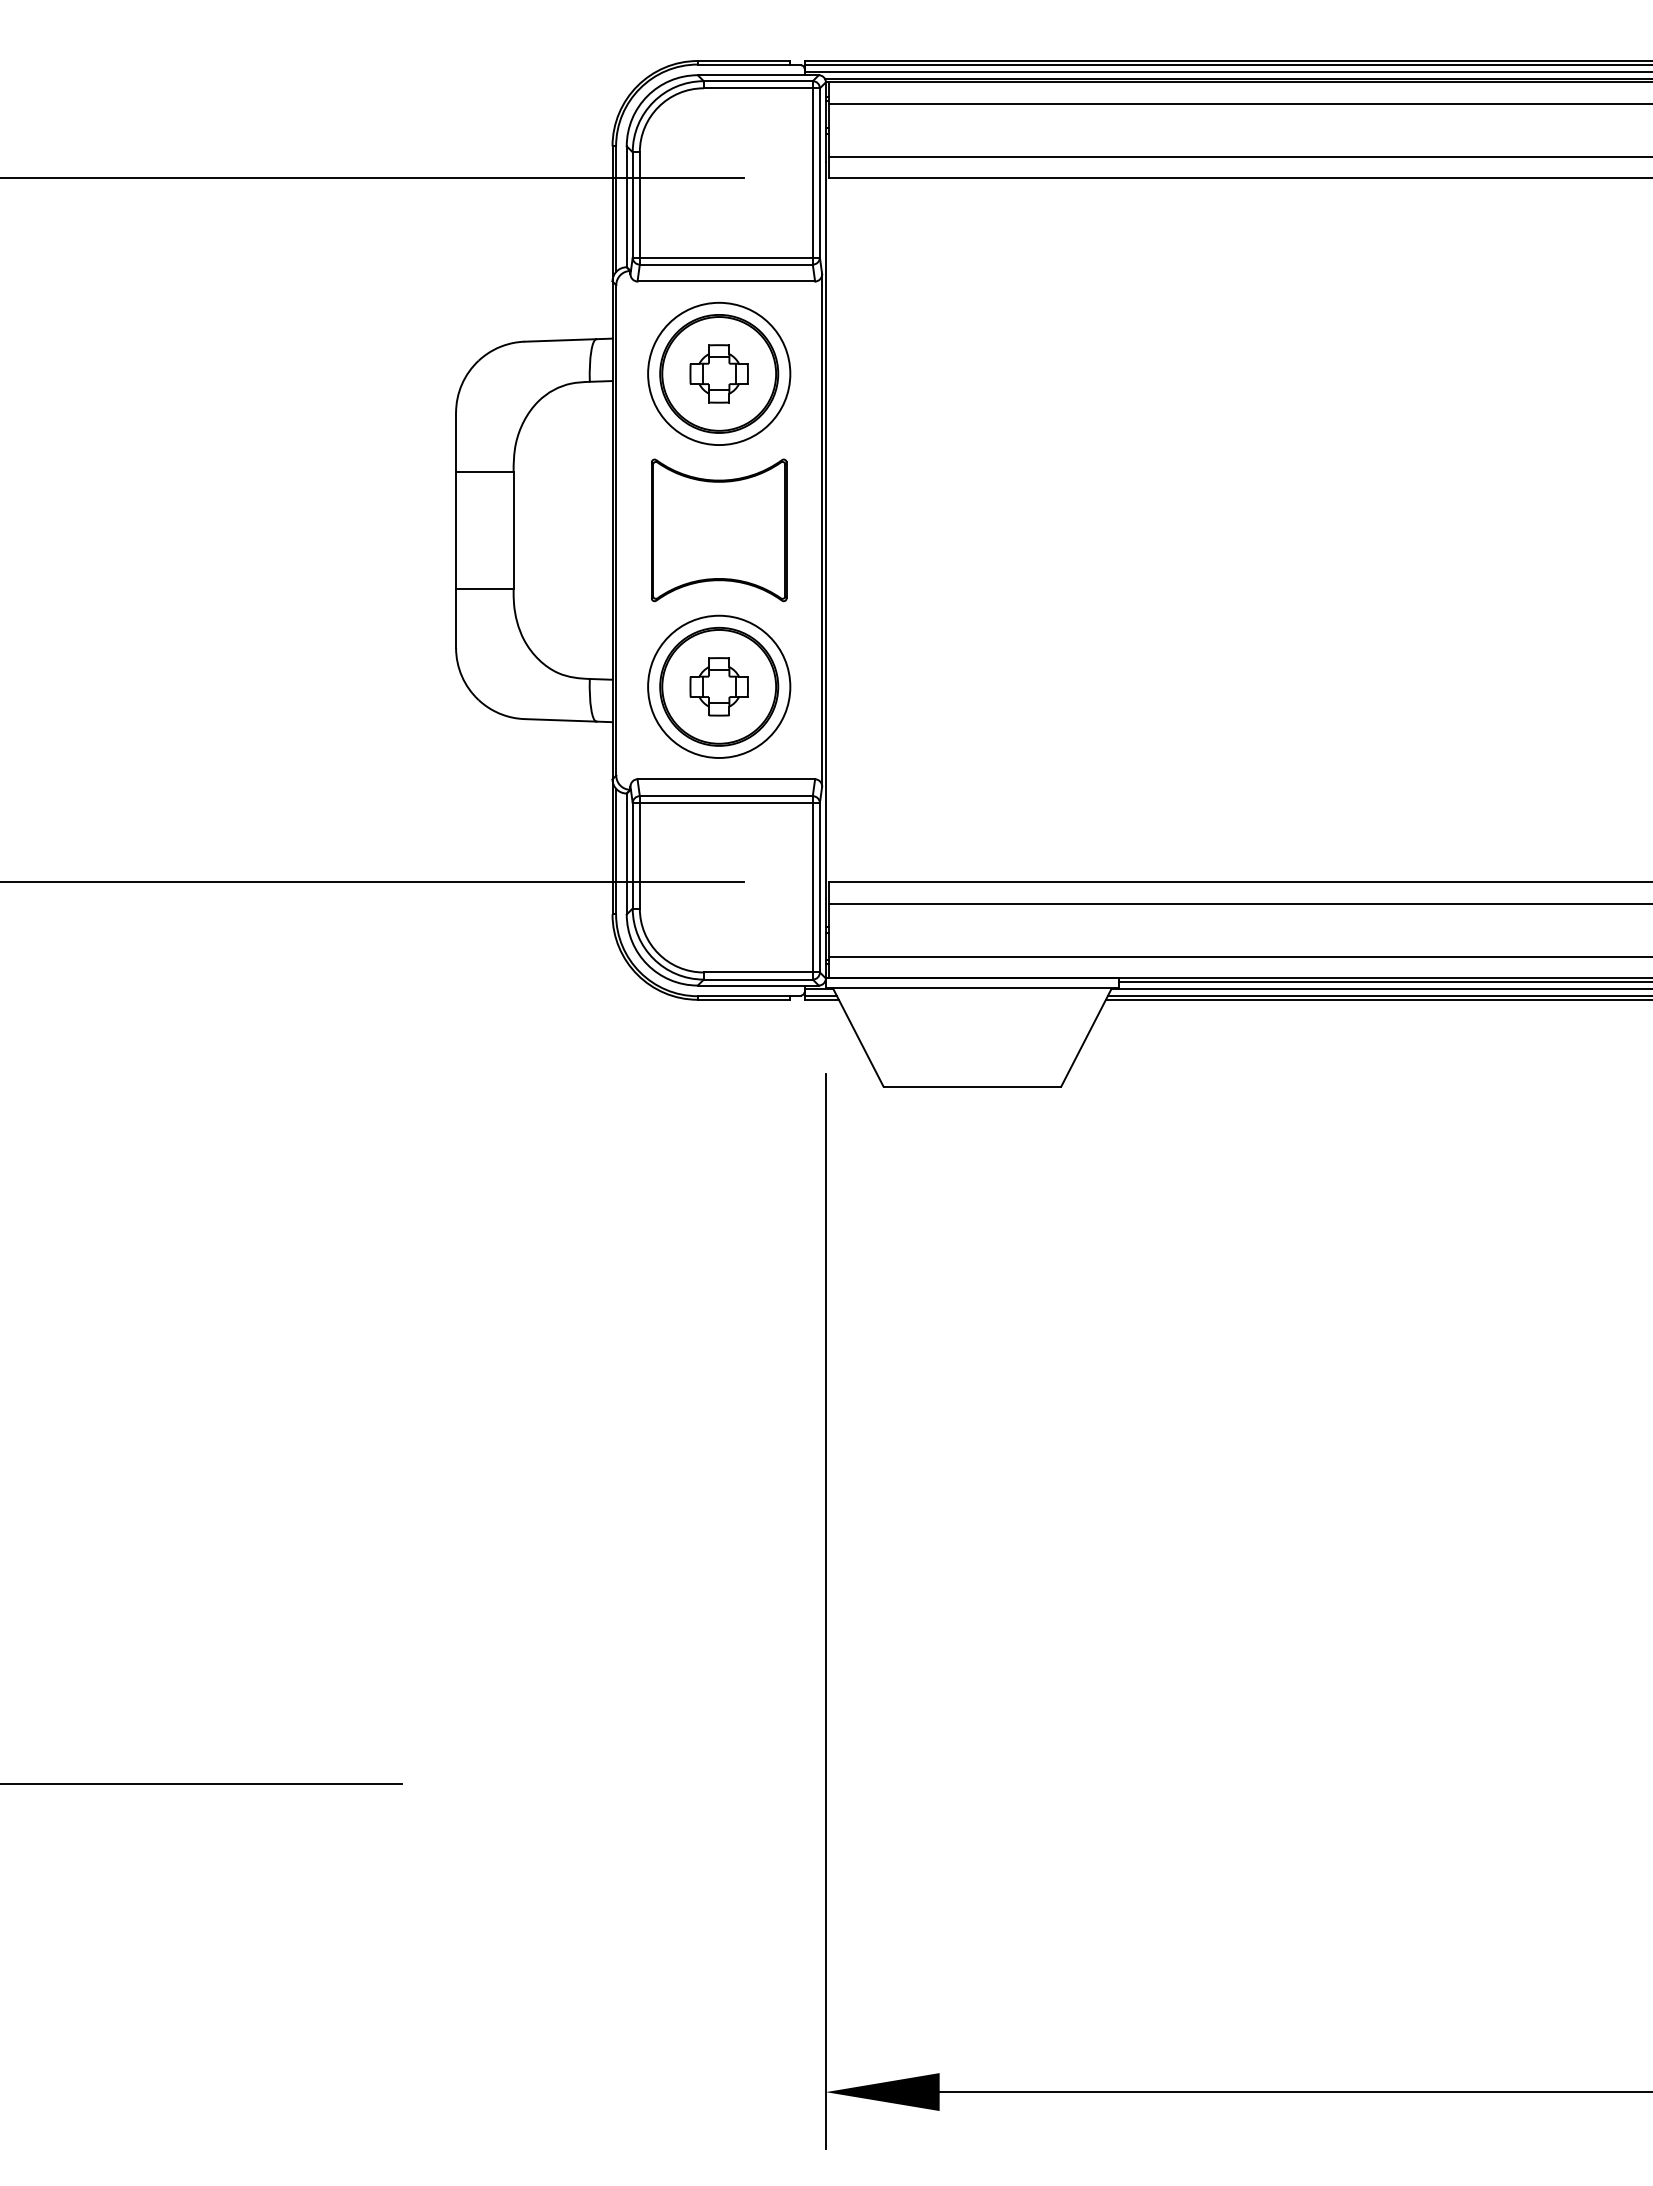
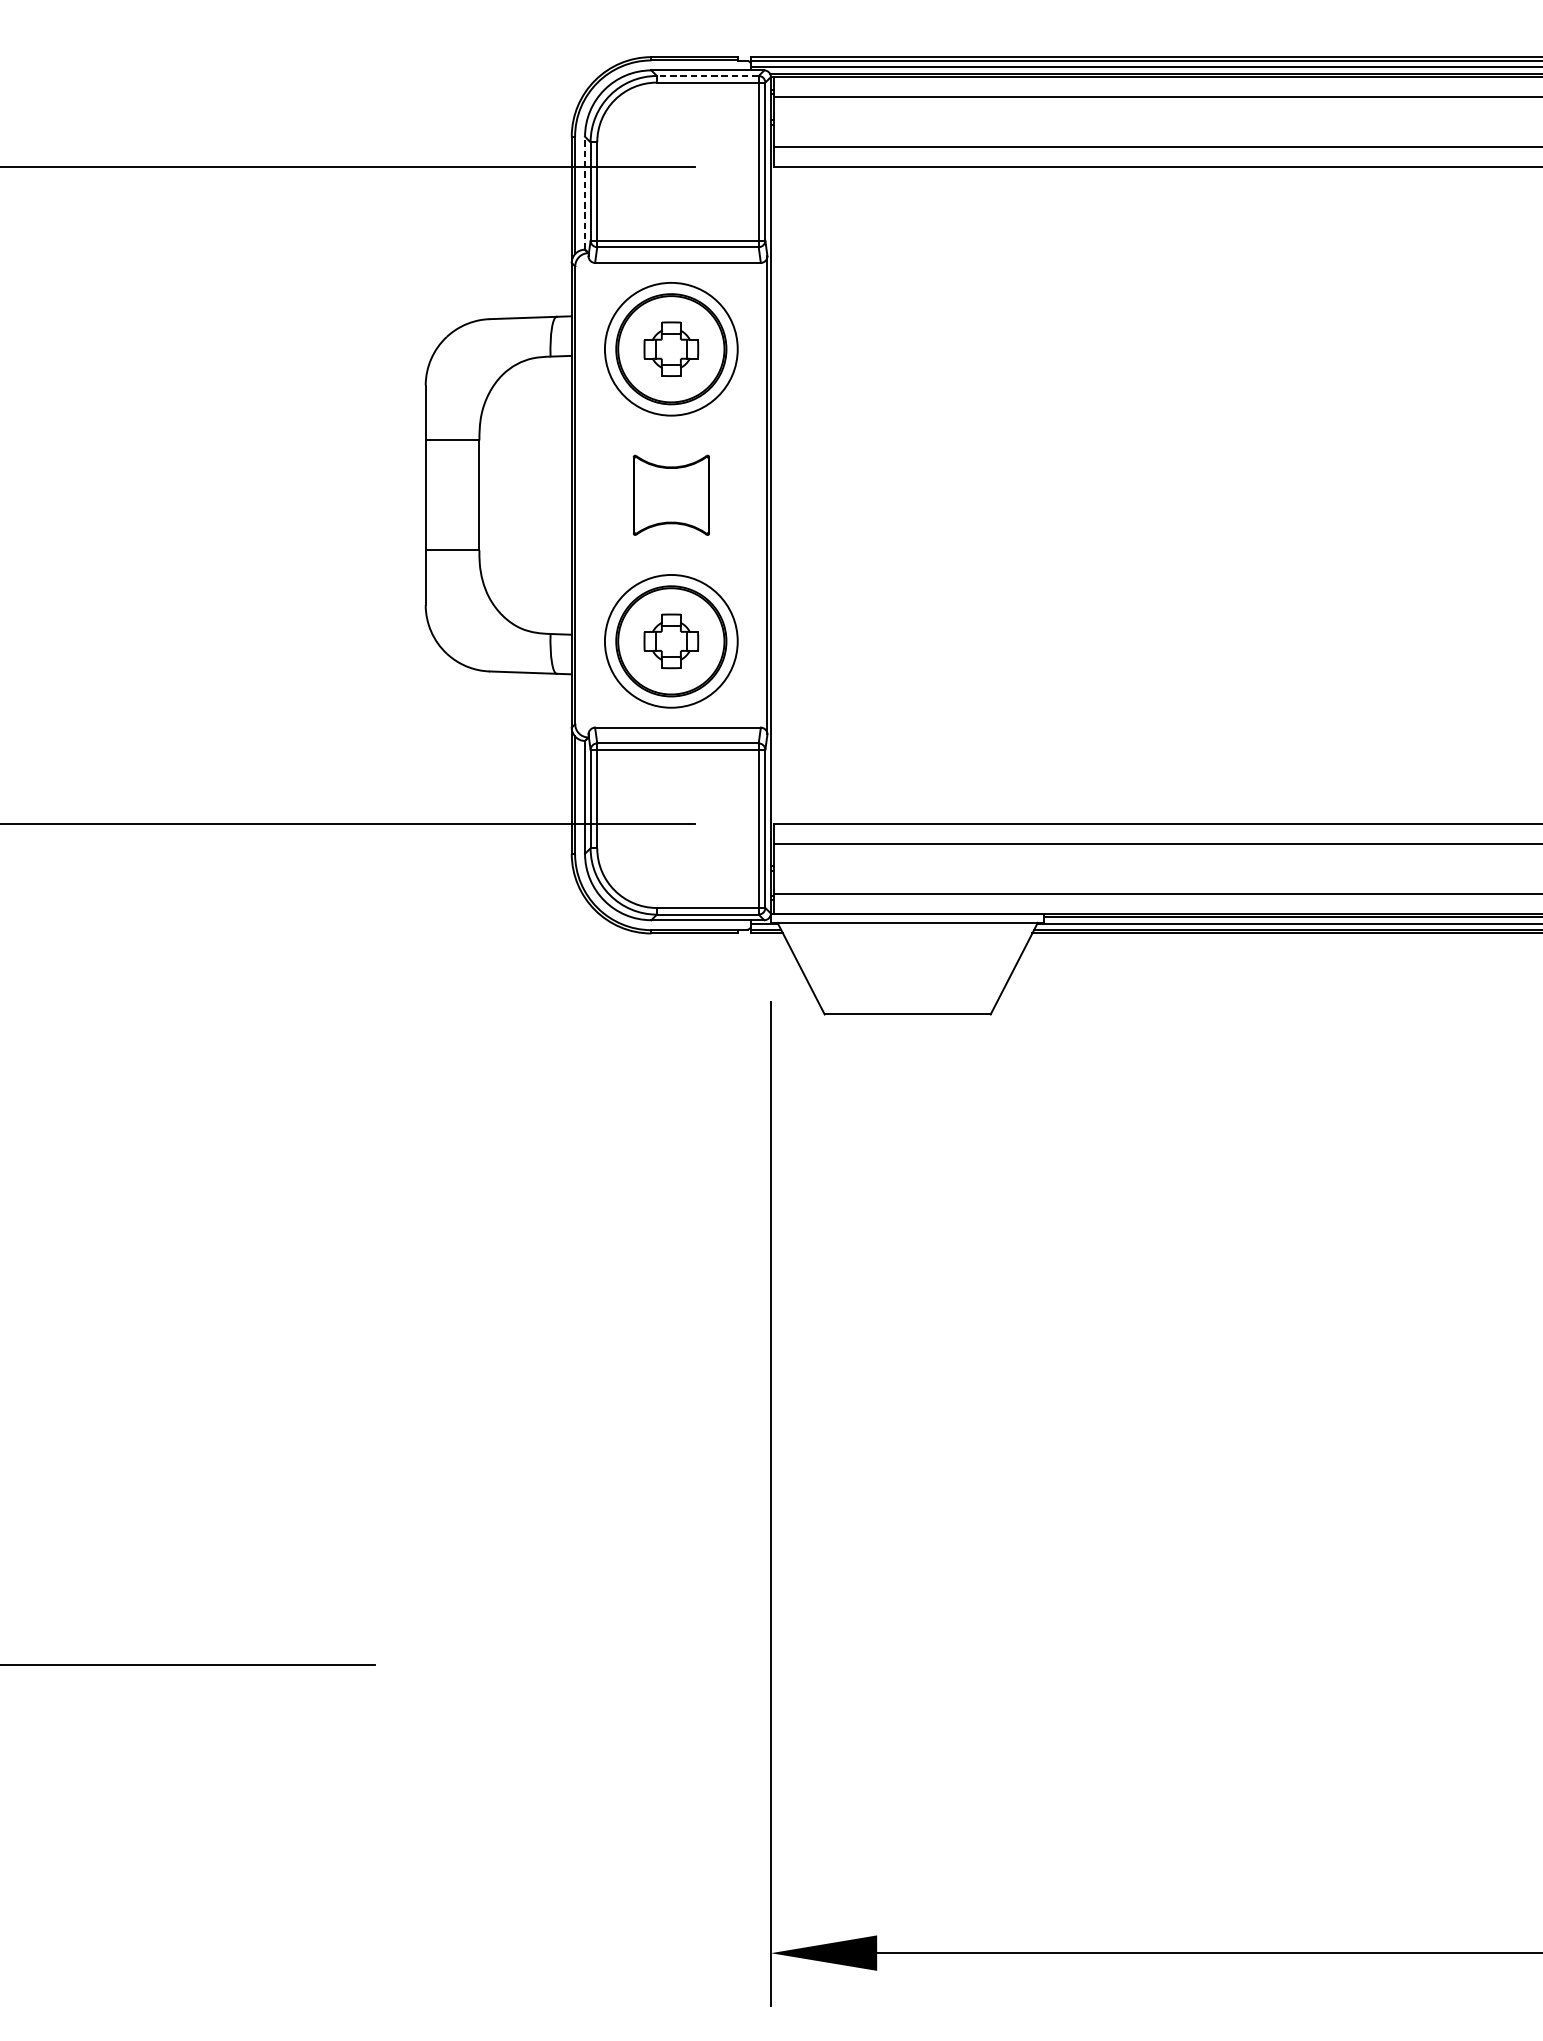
line: (758, 81) -> (708, 76), solid -> dashed
line: (626, 206) -> (584, 192), solid -> dashed
part: (719, 530) -> (671, 495), size x0.6

